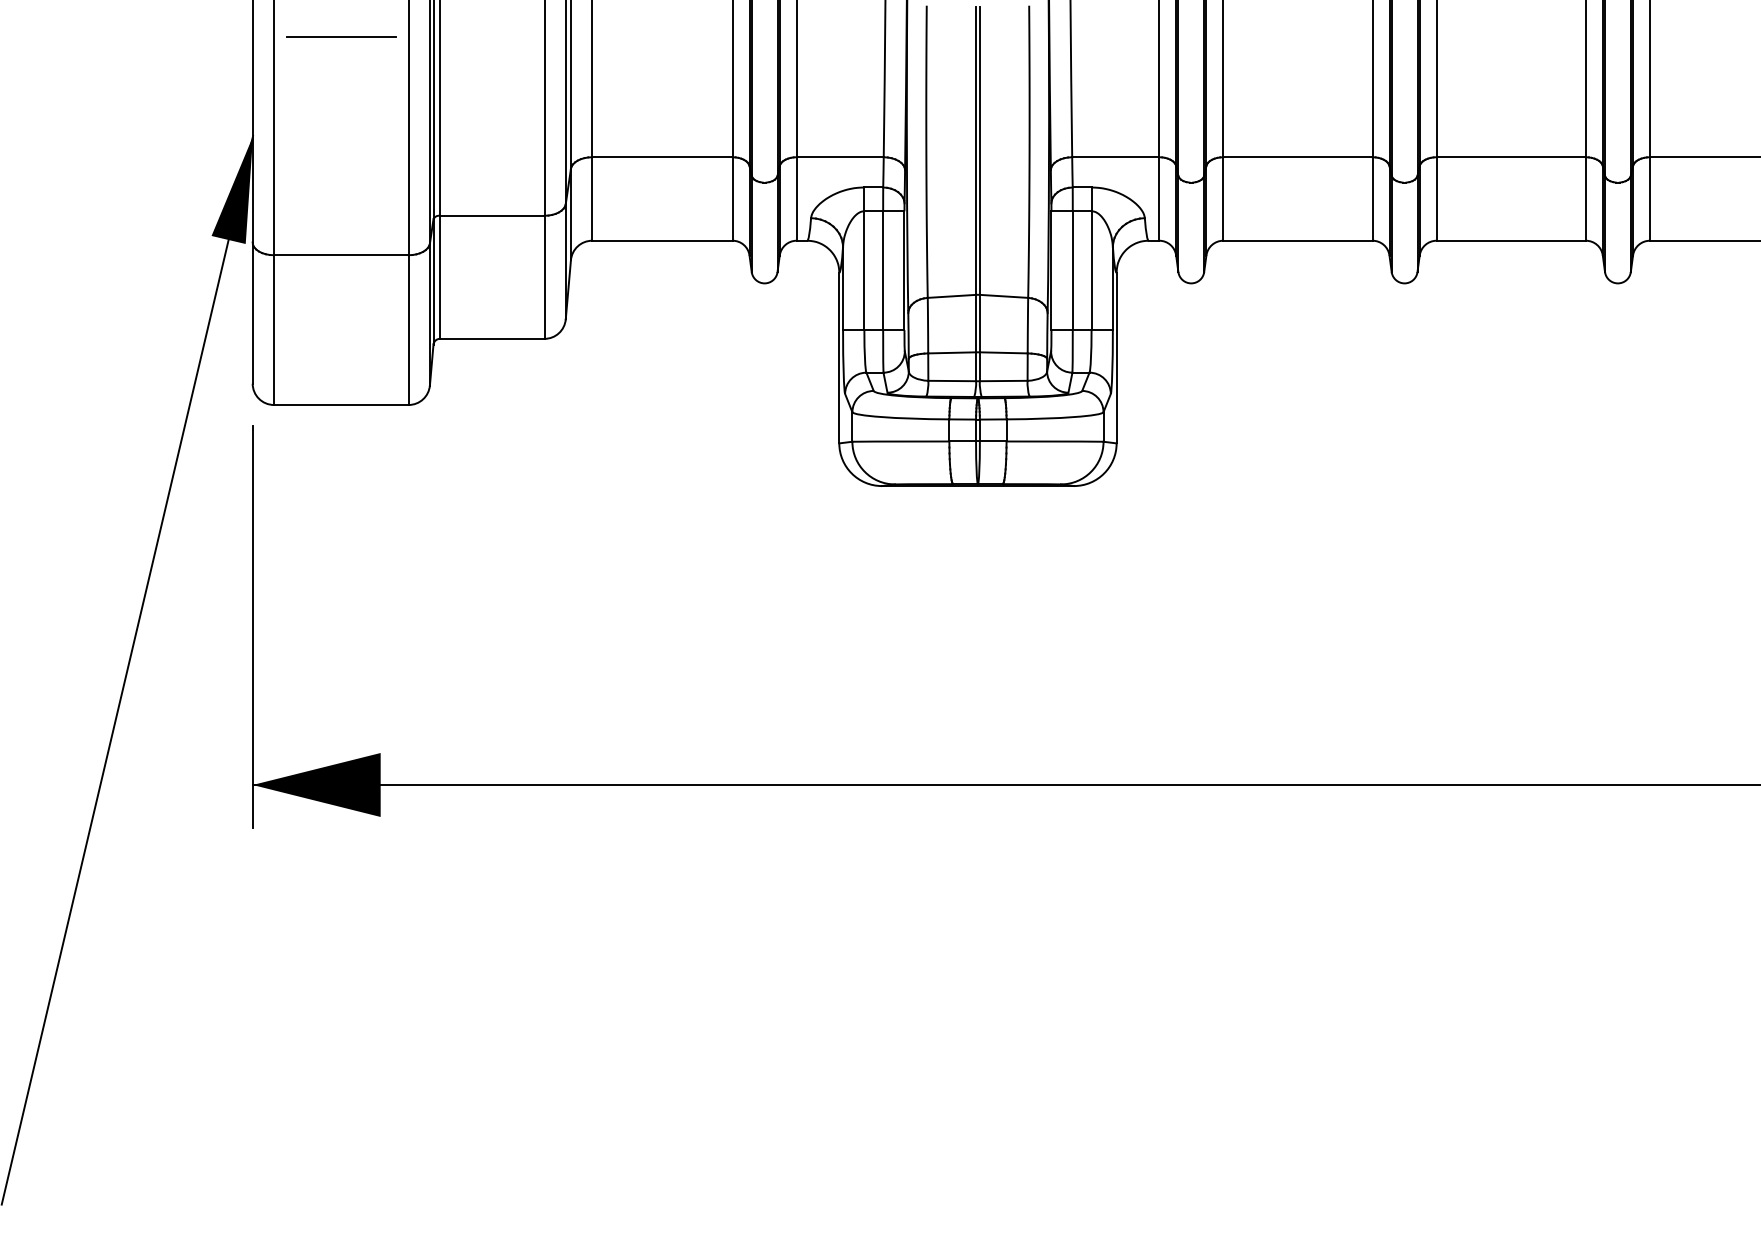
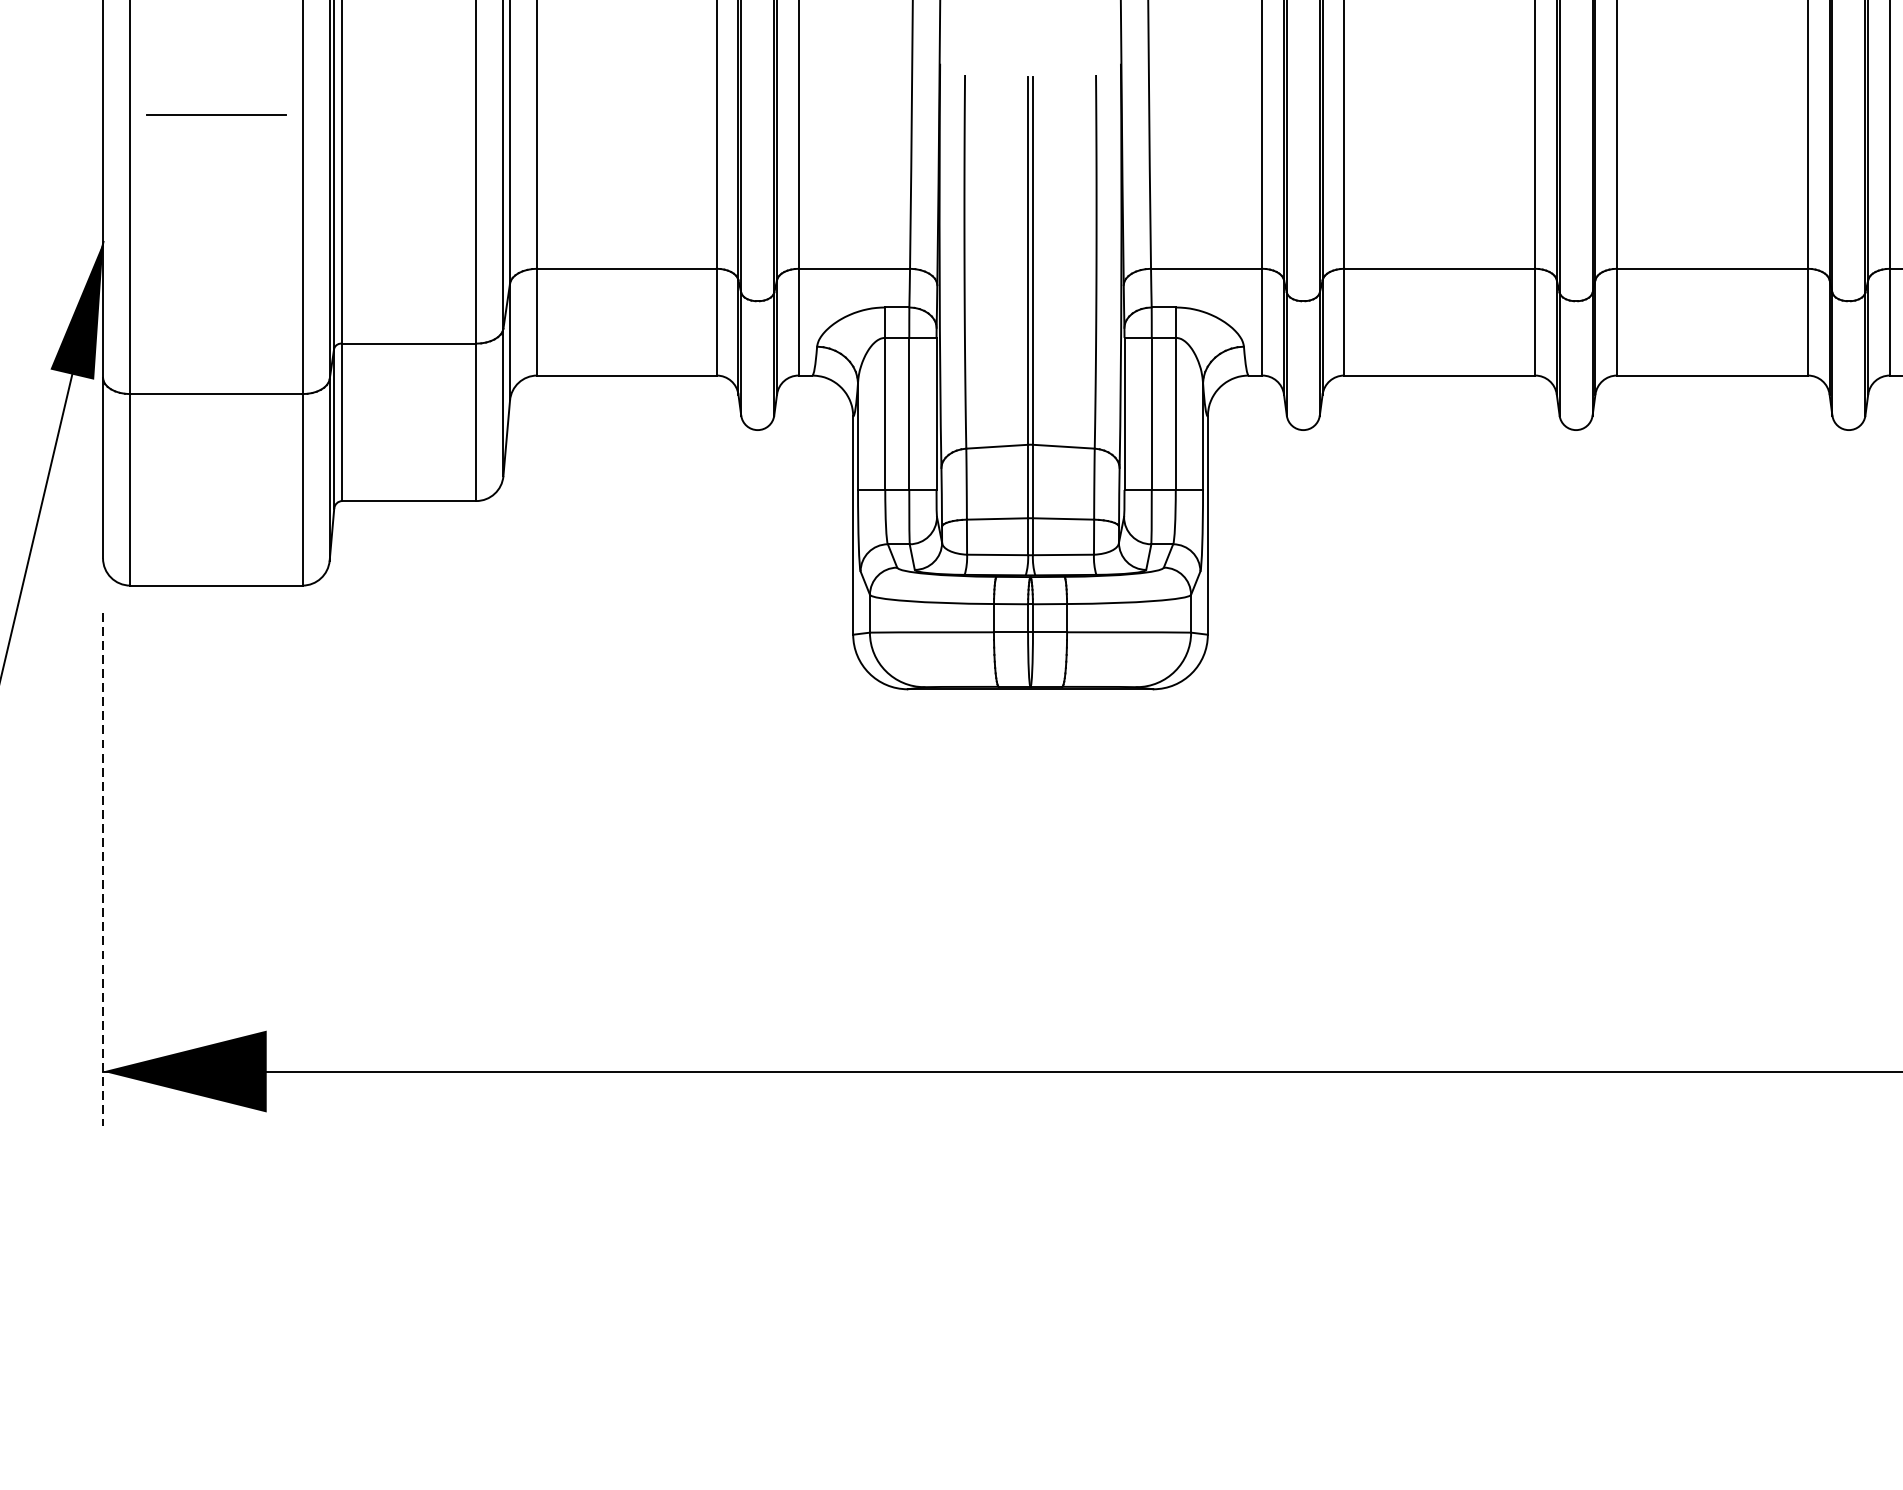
line: (252, 626) -> (102, 868), solid -> dashed

